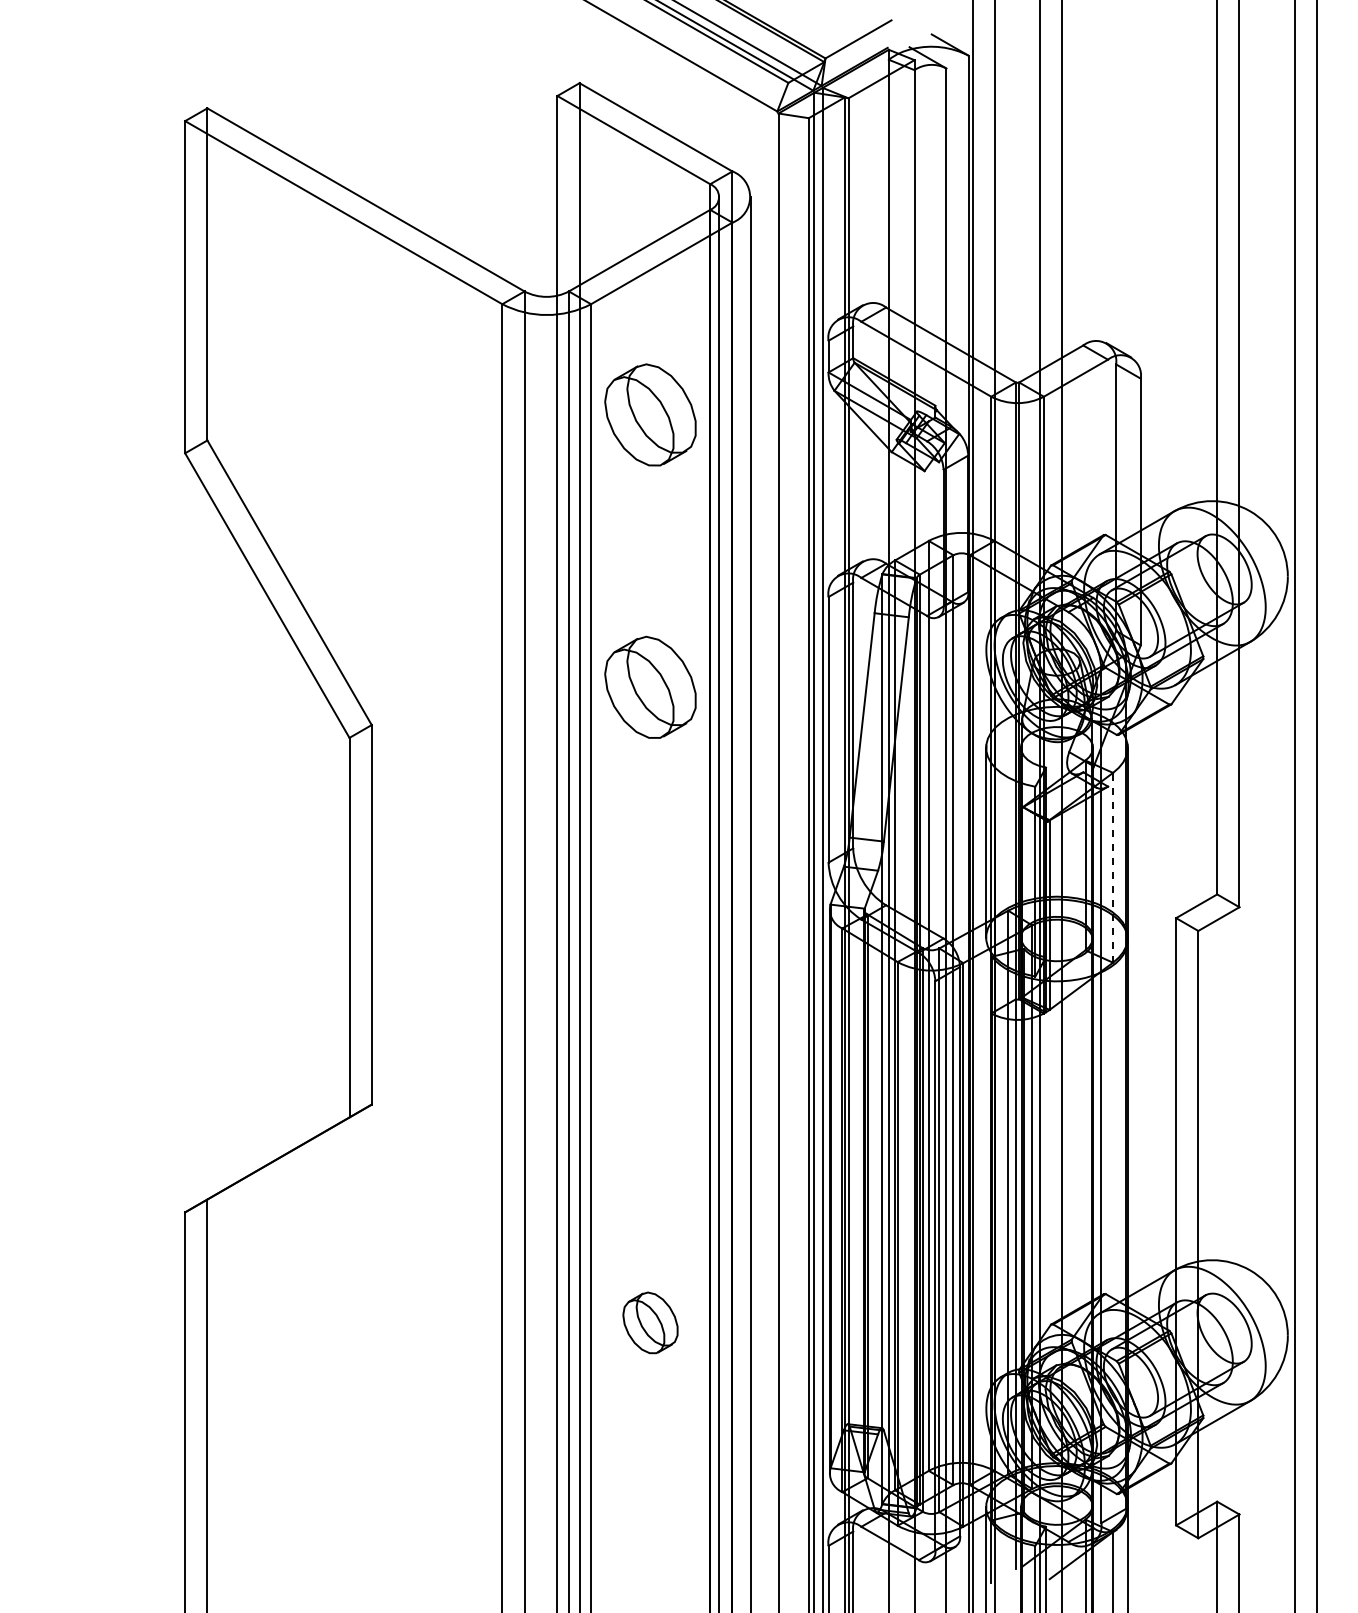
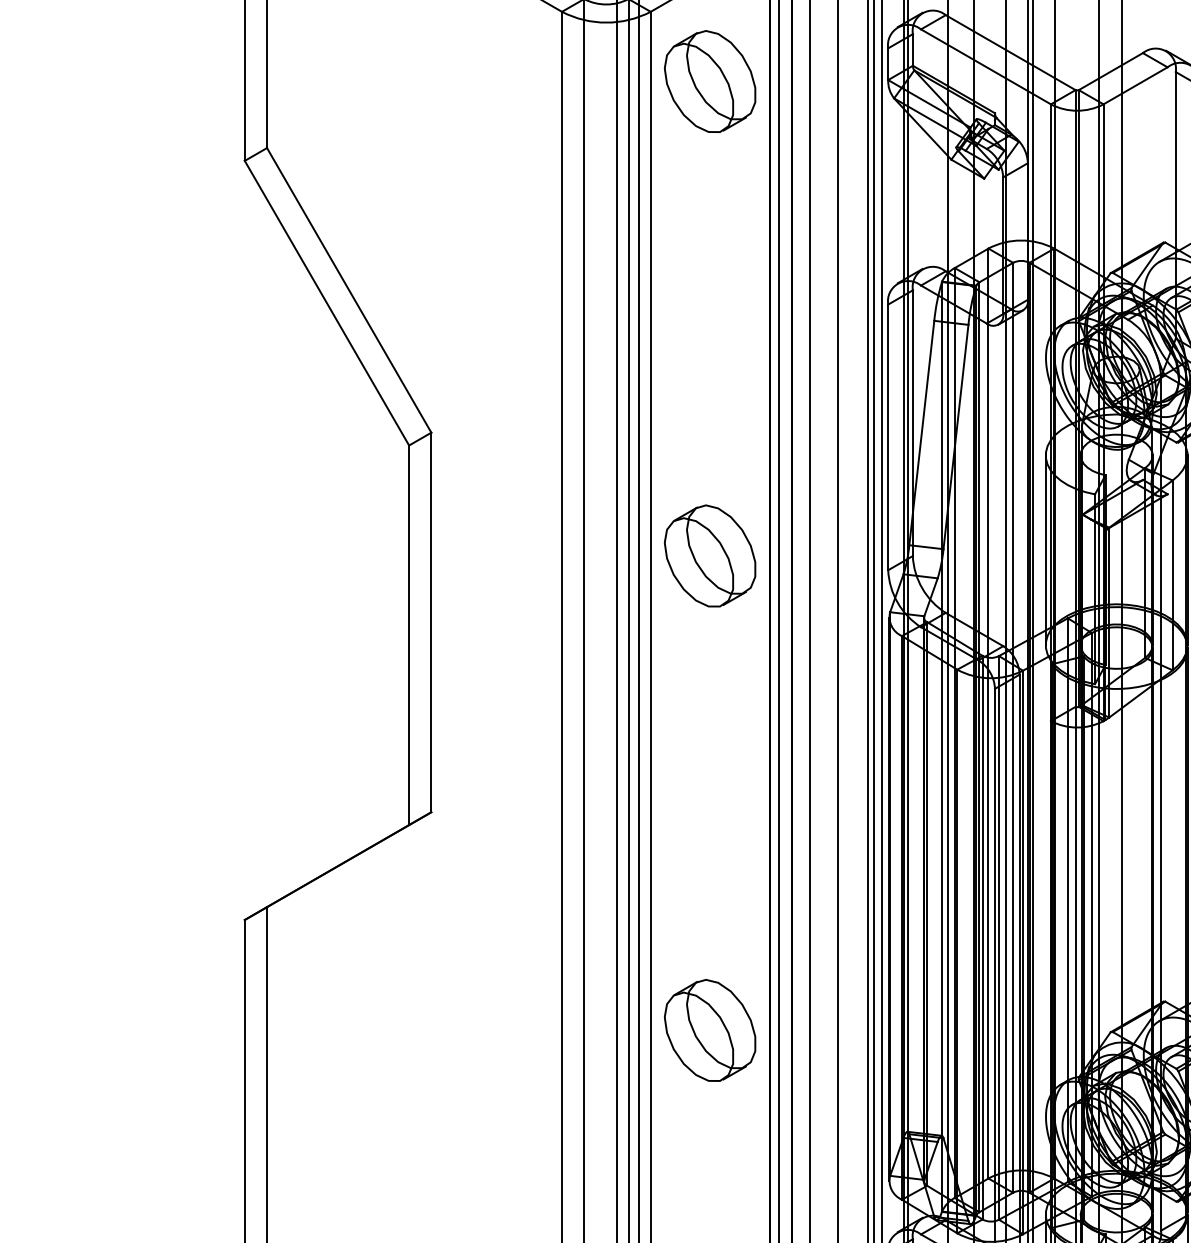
part: (650, 414) -> (710, 81), moved
part: (650, 686) -> (710, 555), moved
line: (1113, 867) -> (1173, 575), dashed -> solid
part: (650, 1322) -> (710, 1030), size x1.67

